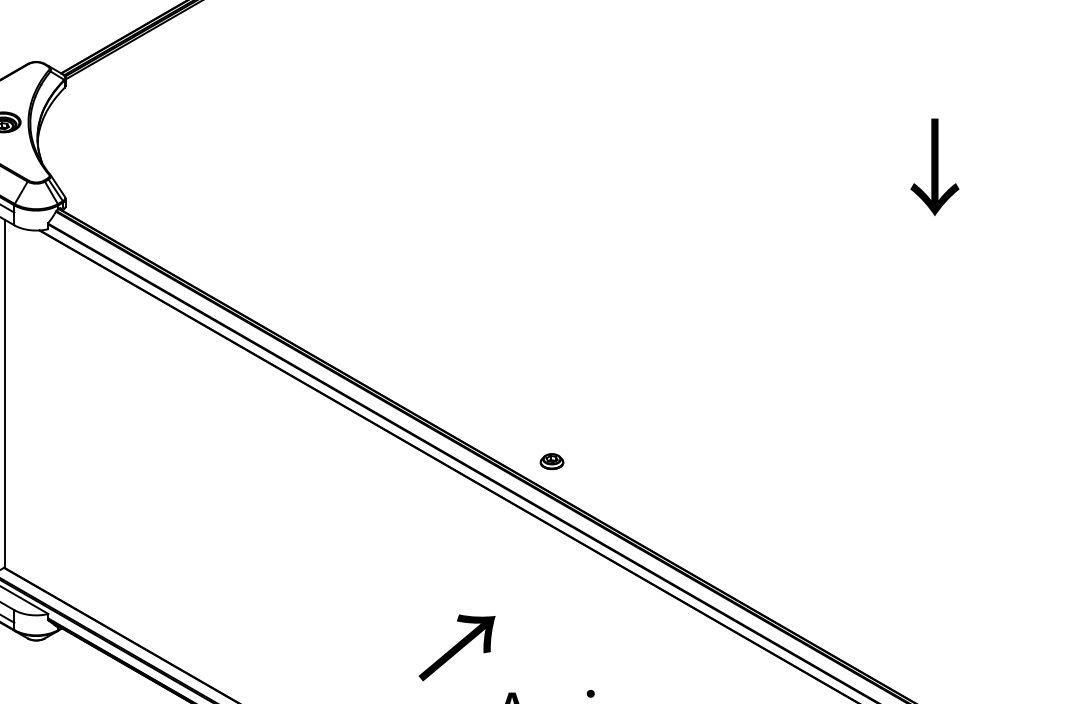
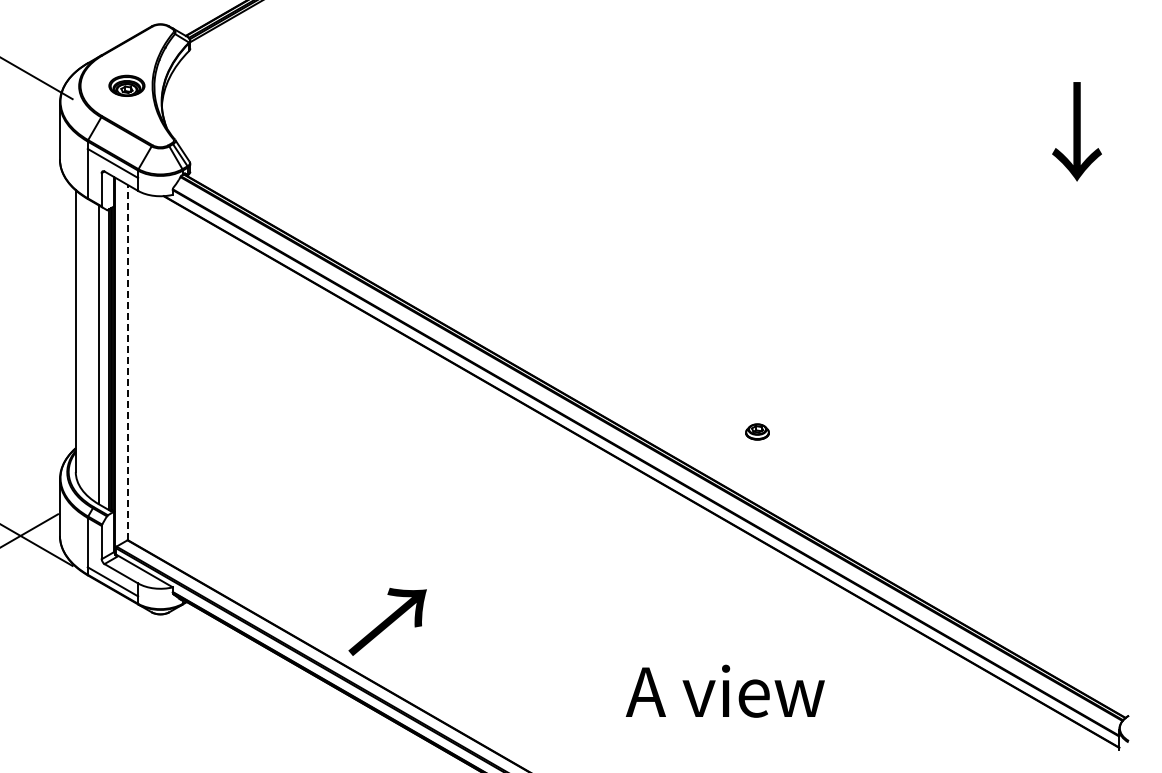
line: (4, 393) -> (128, 362), solid -> dashed
part: (552, 461) -> (757, 431), moved
text: (456, 647) -> (387, 621), moved

